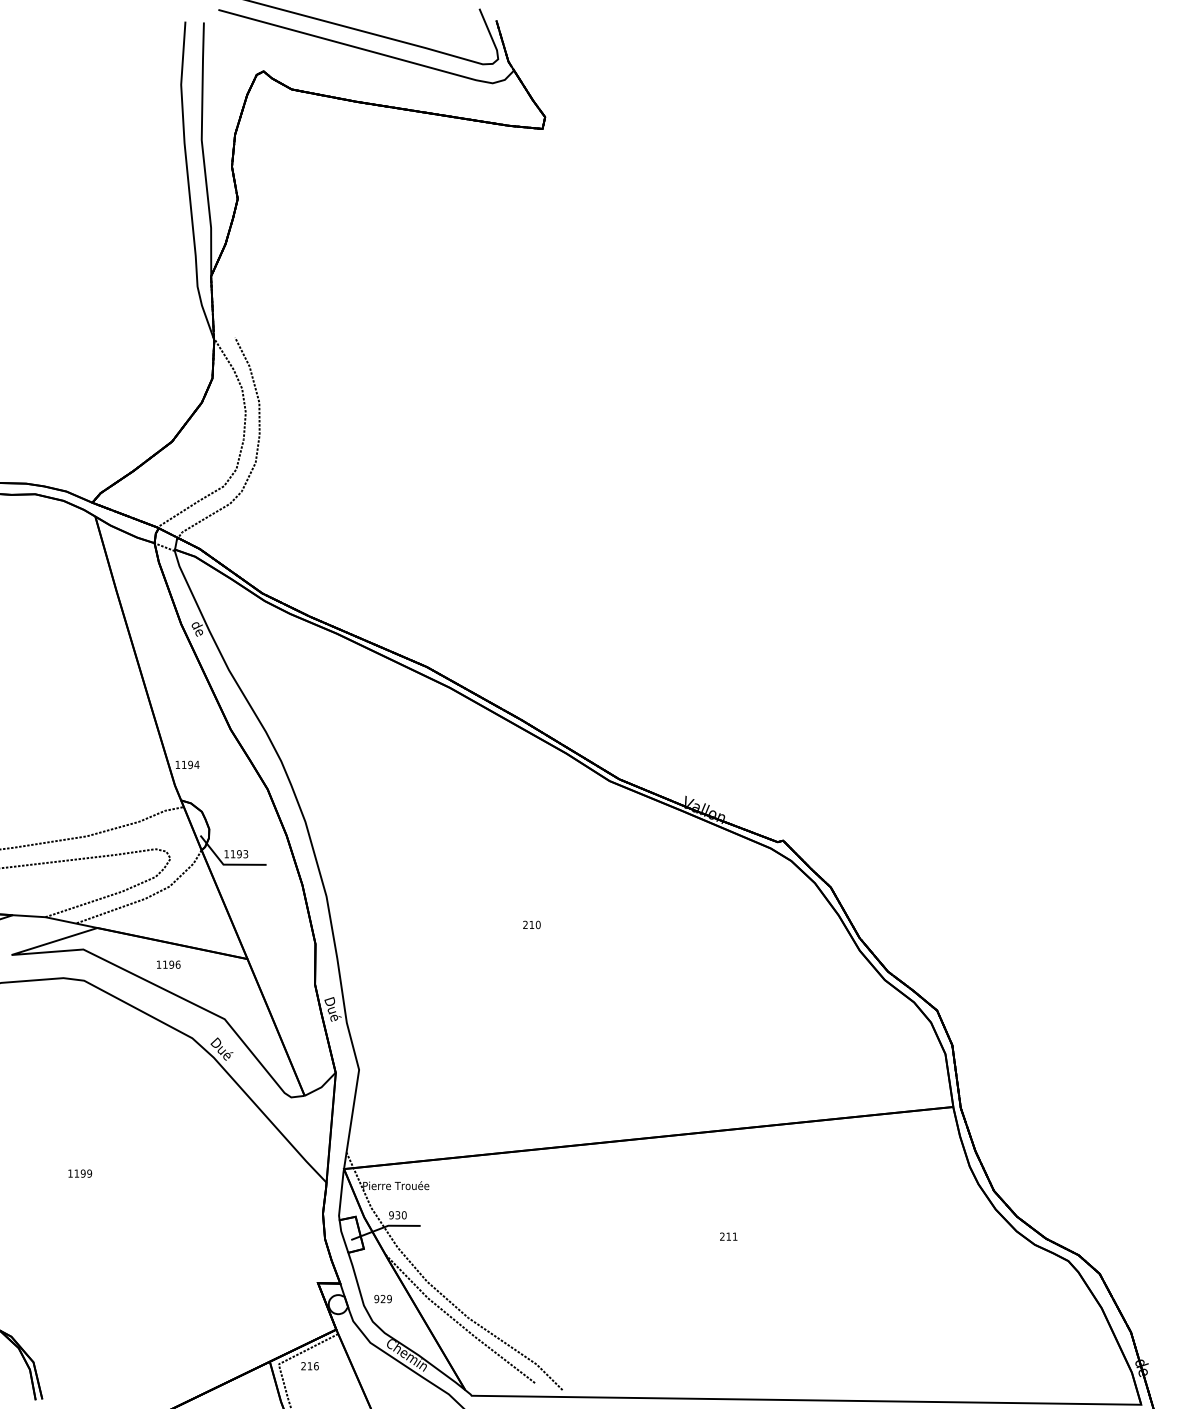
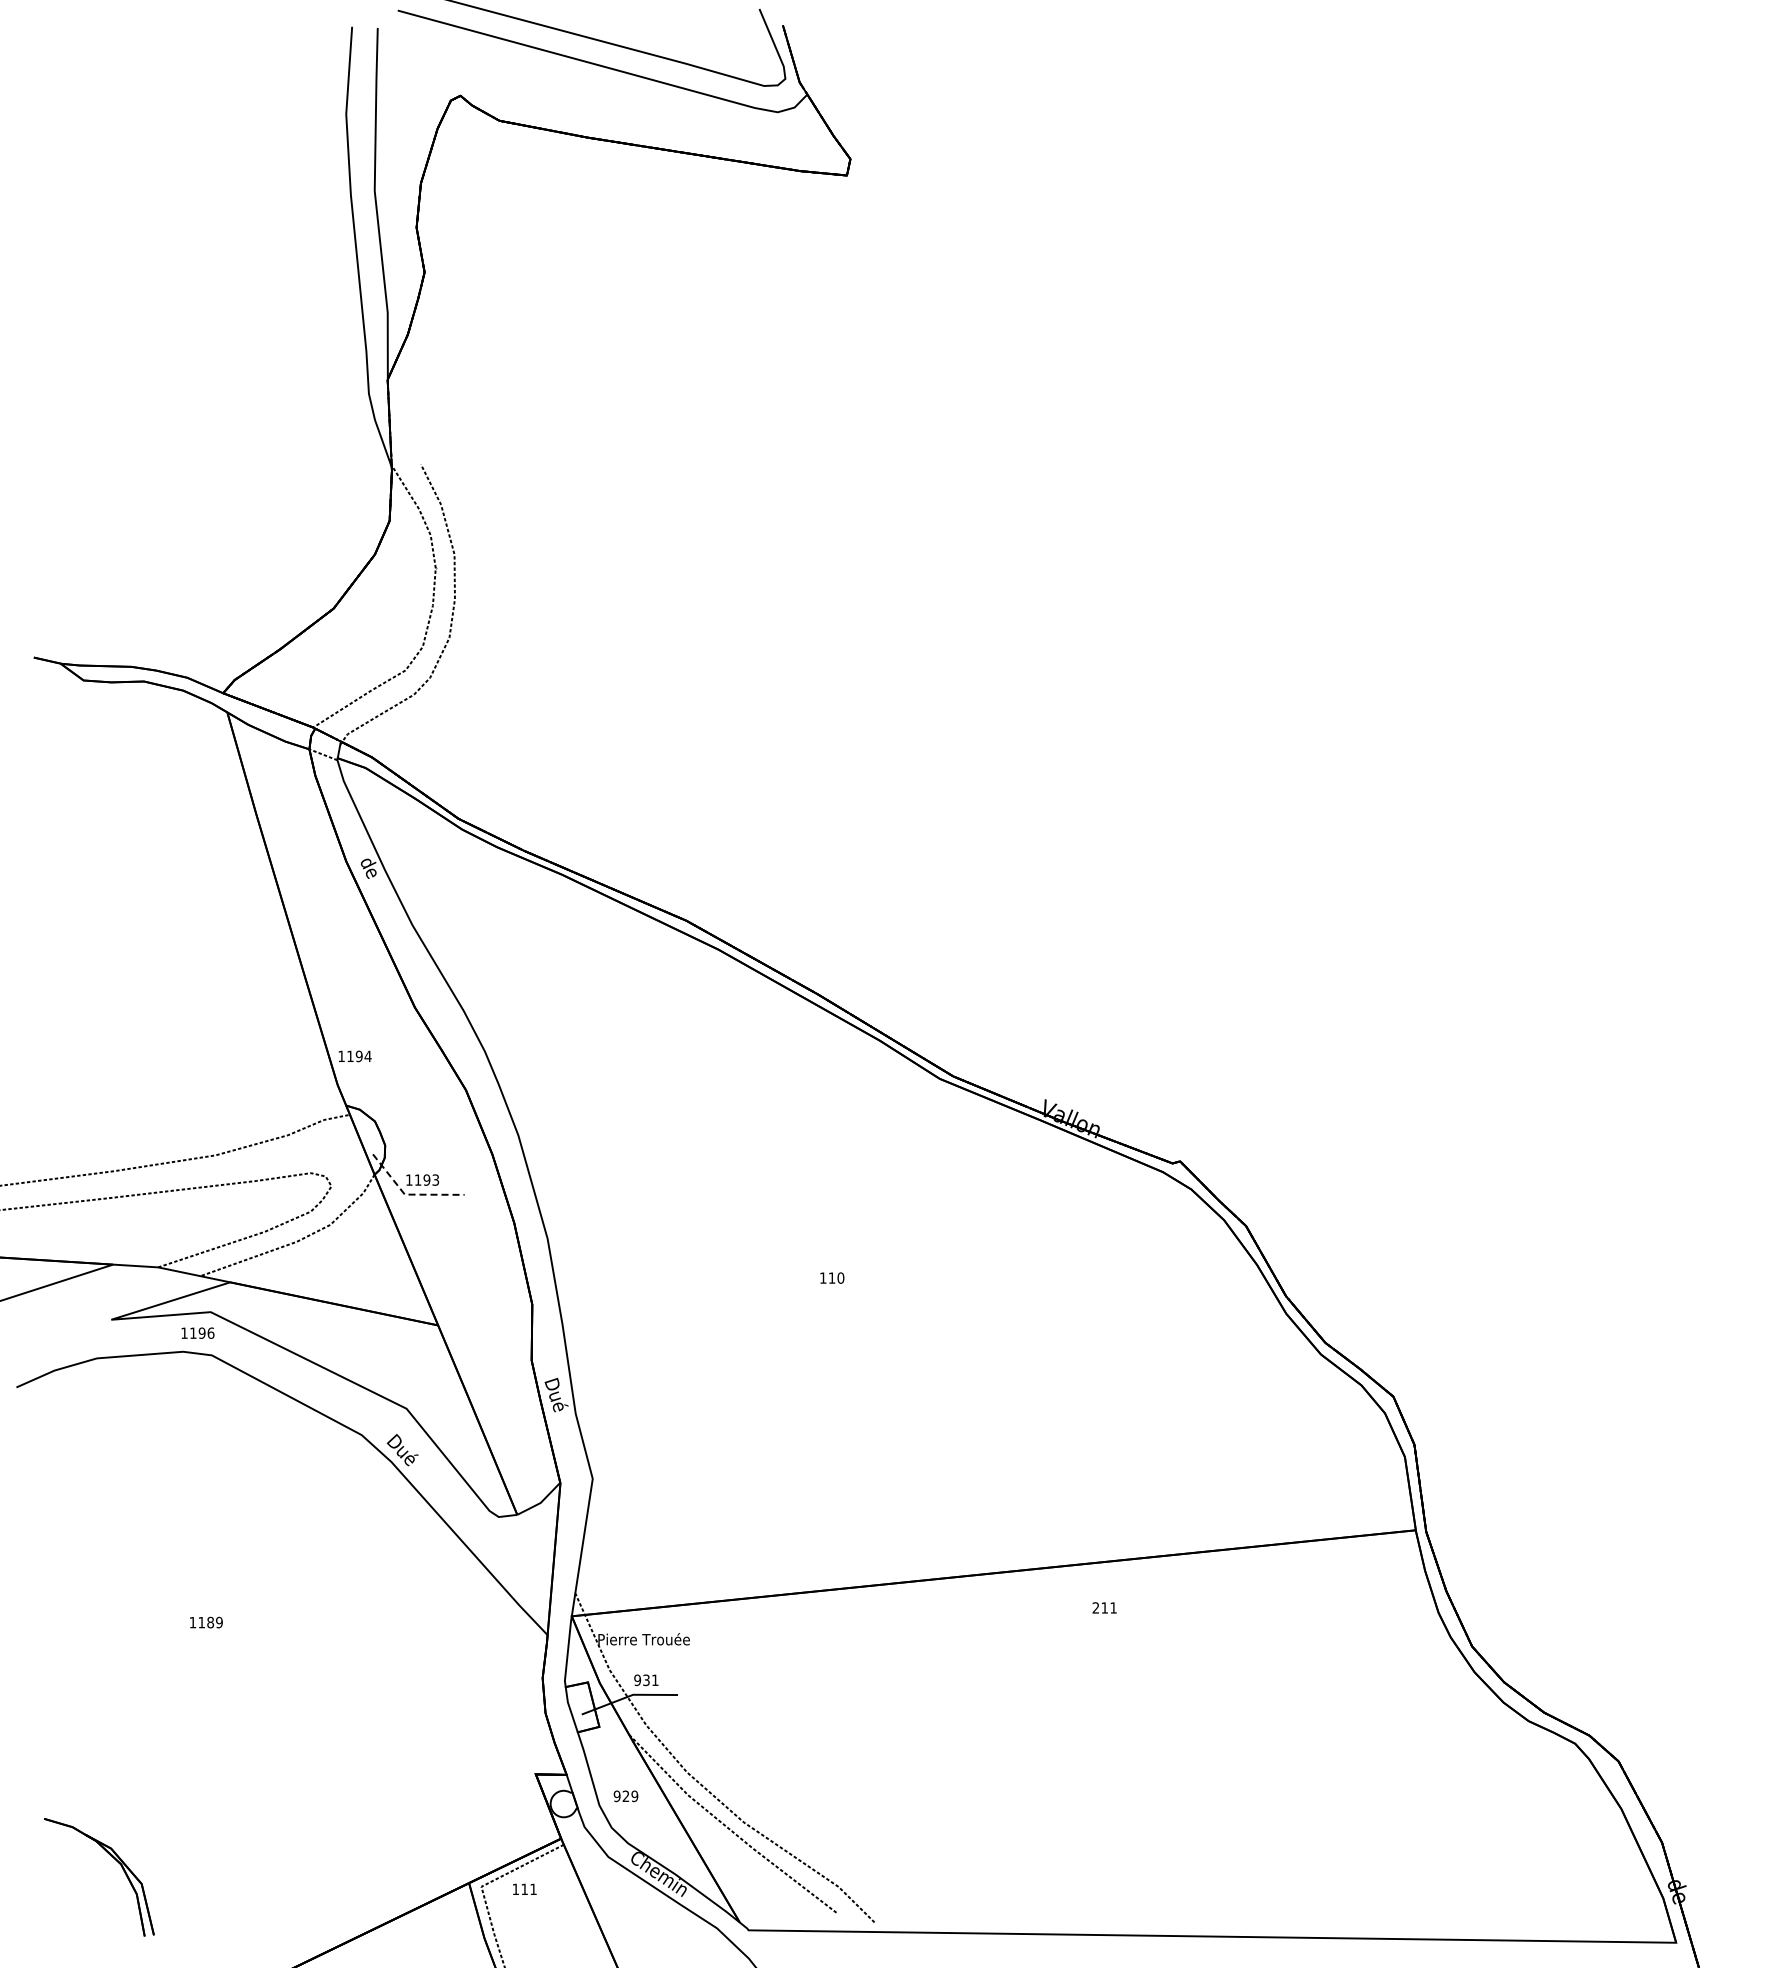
line: (226, 864) -> (408, 1194), solid -> dashed
text: (525, 924) -> (823, 1277), 210 -> 110
text: (168, 964) -> (197, 1332), moved
text: (83, 1173) -> (210, 1622), 1199 -> 1189
text: (403, 1215) -> (654, 1680), 930 -> 931
text: (728, 1236) -> (1104, 1607), moved
text: (309, 1366) -> (524, 1889), 216 -> 111

